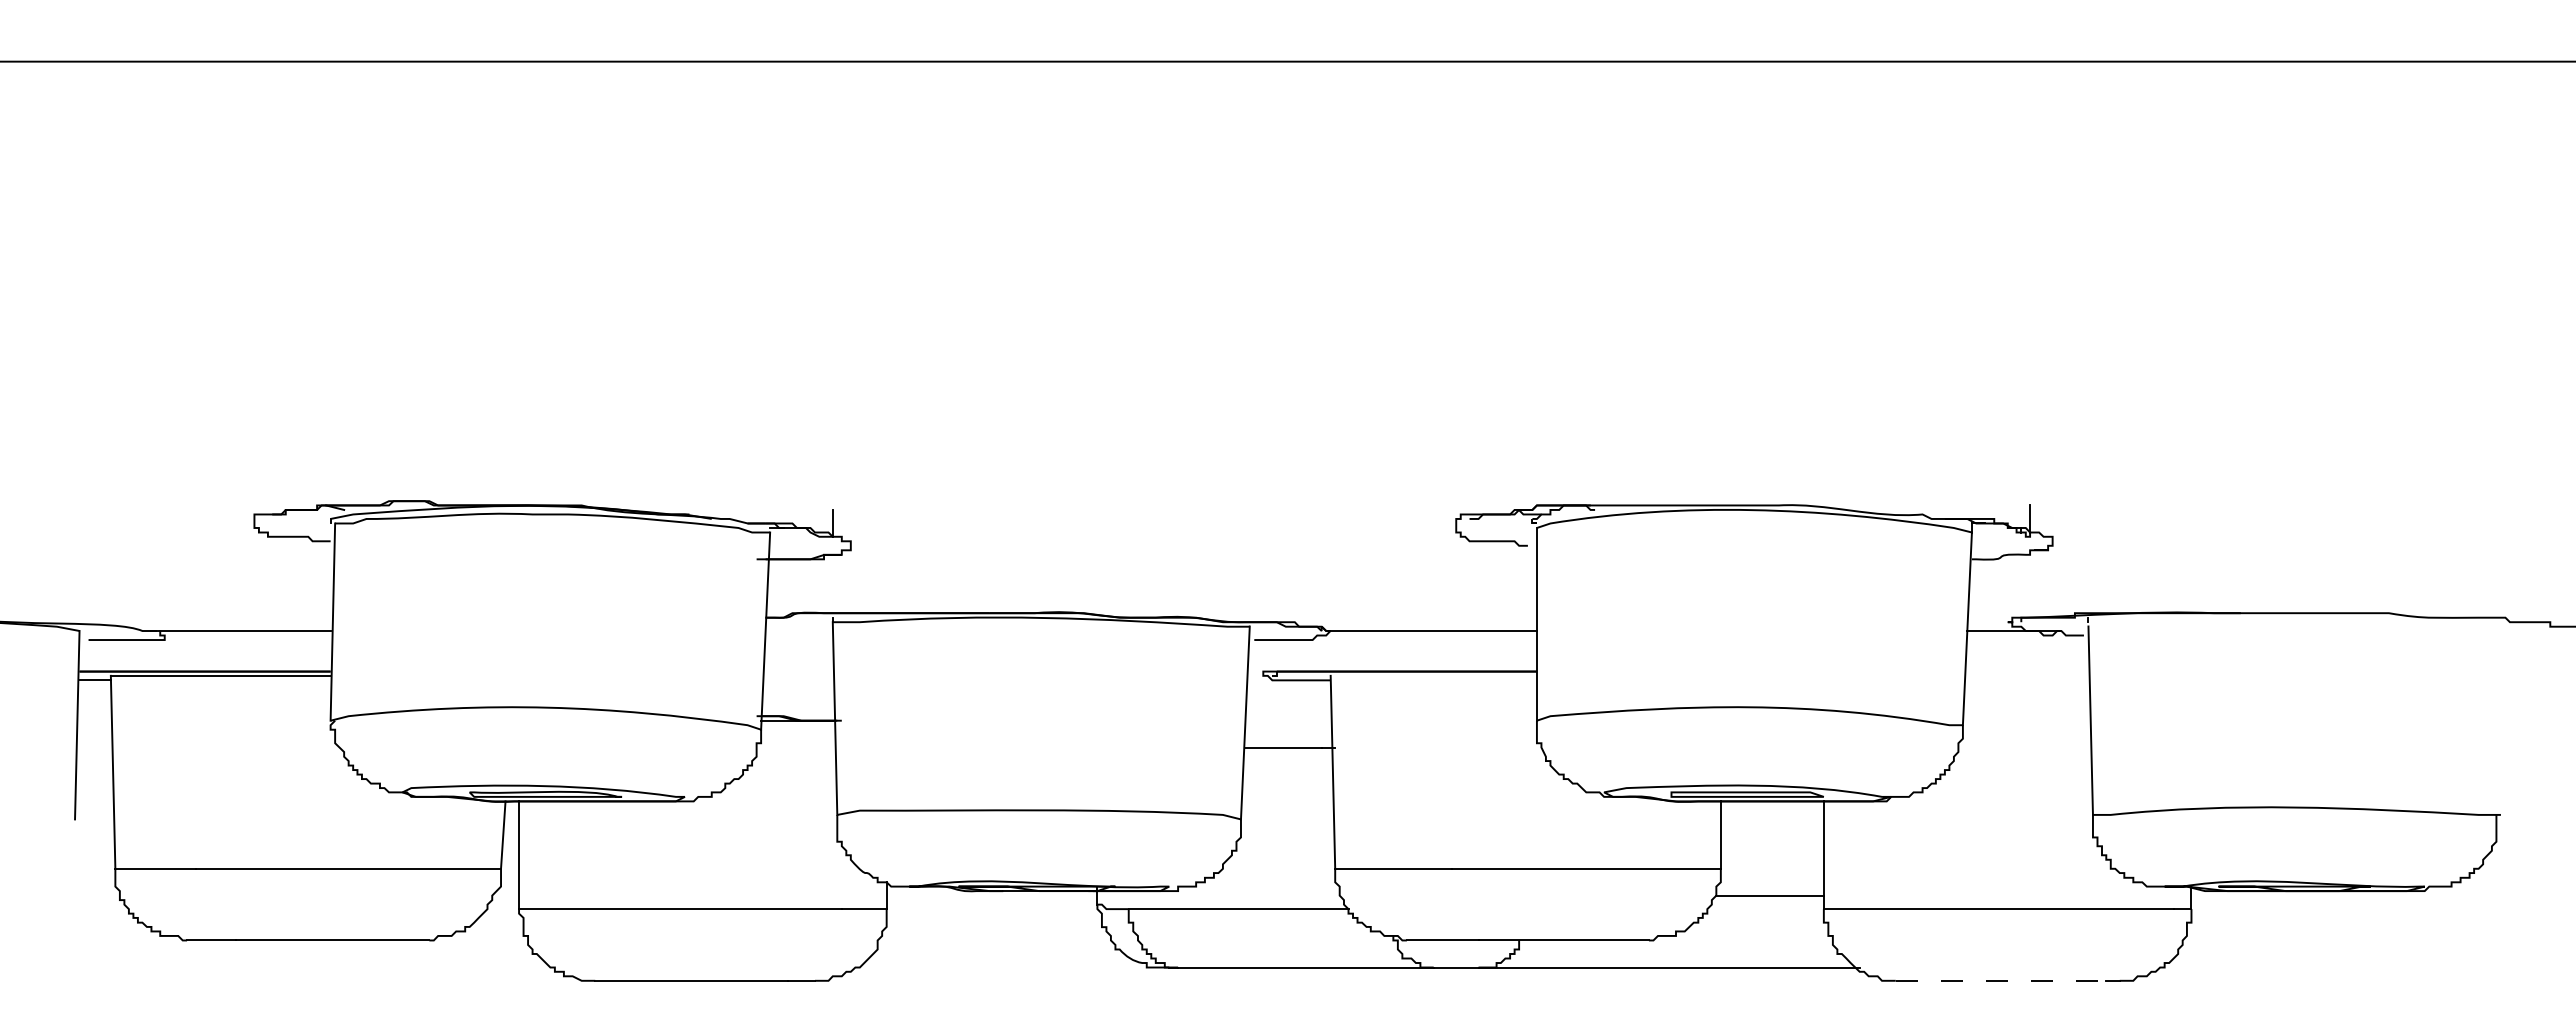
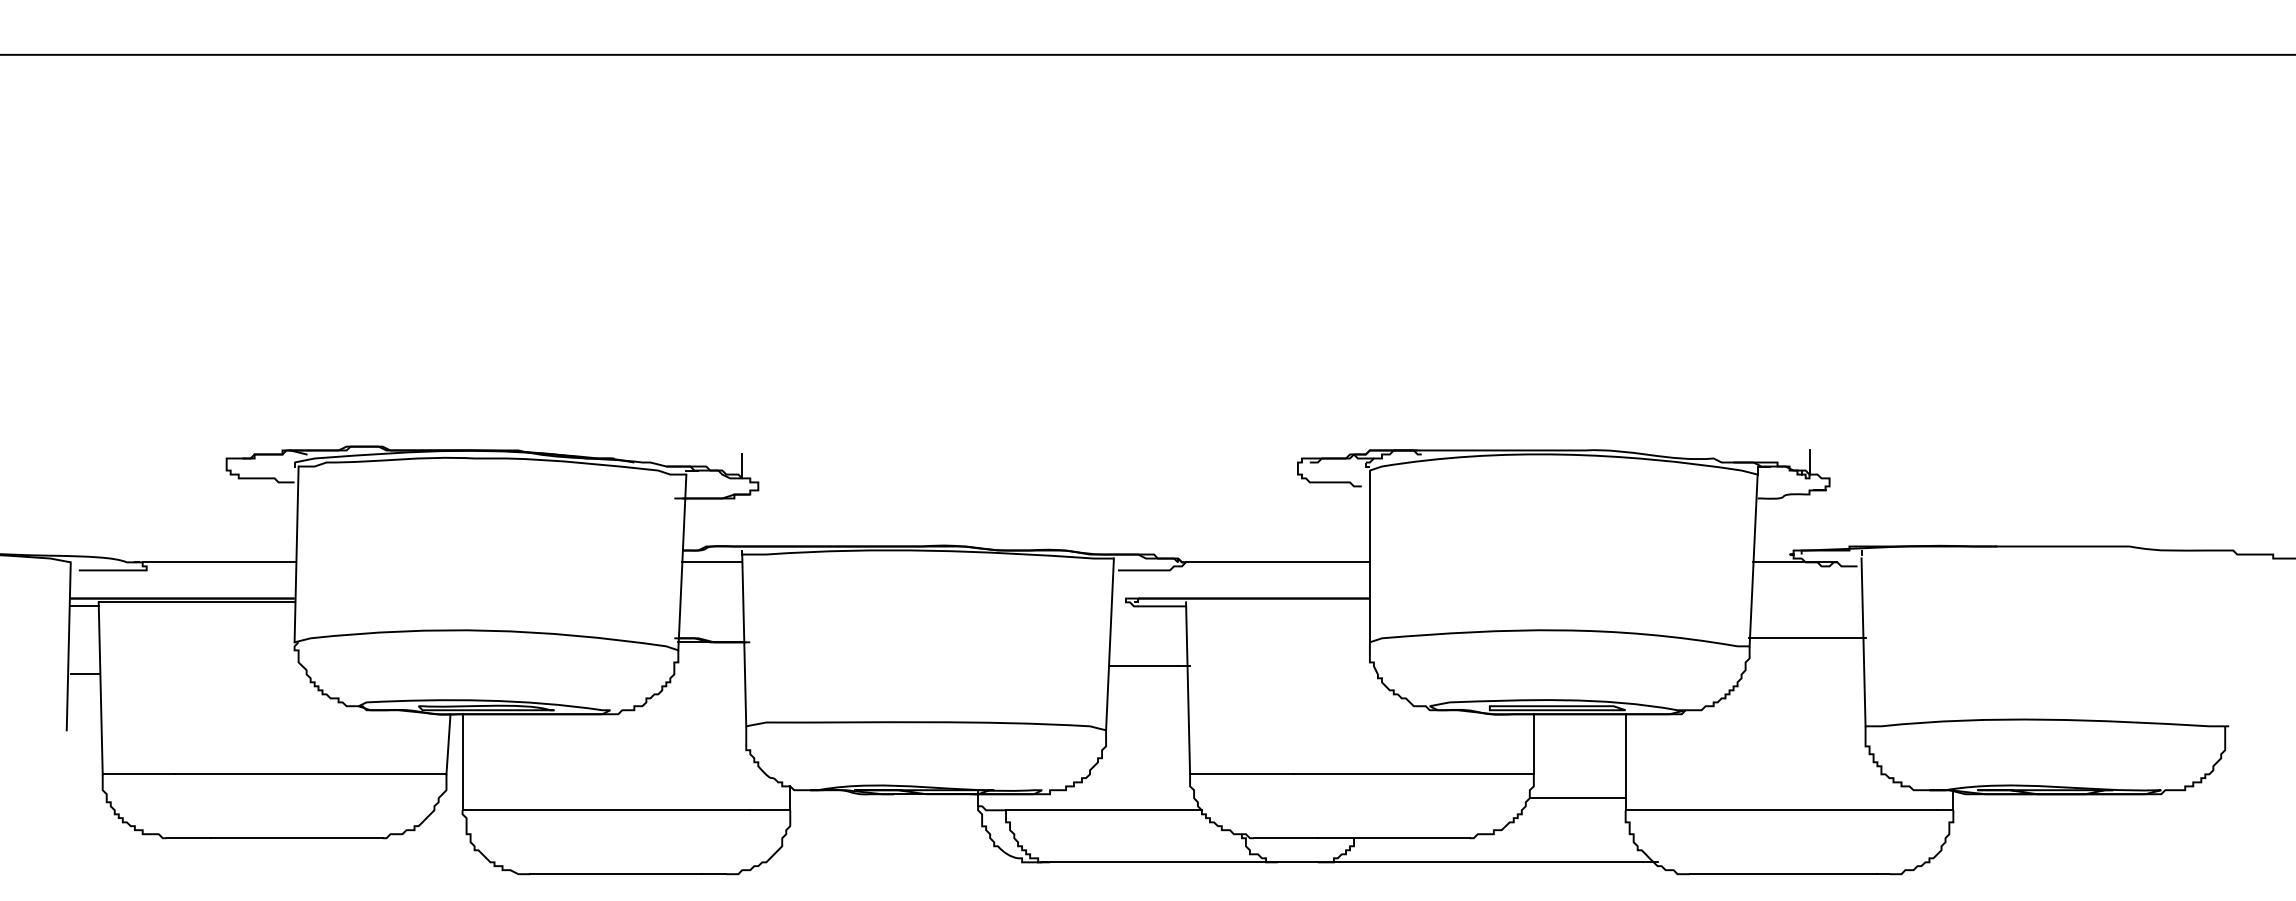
line: (798, 631) -> (711, 562), added
line: (2027, 716) -> (1807, 638), added
line: (94, 756) -> (84, 674), added
line: (2001, 980) -> (1784, 873), dashed -> solid

